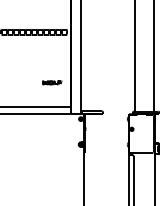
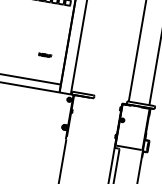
part: (52, 82) -> (45, 54), size x0.6

